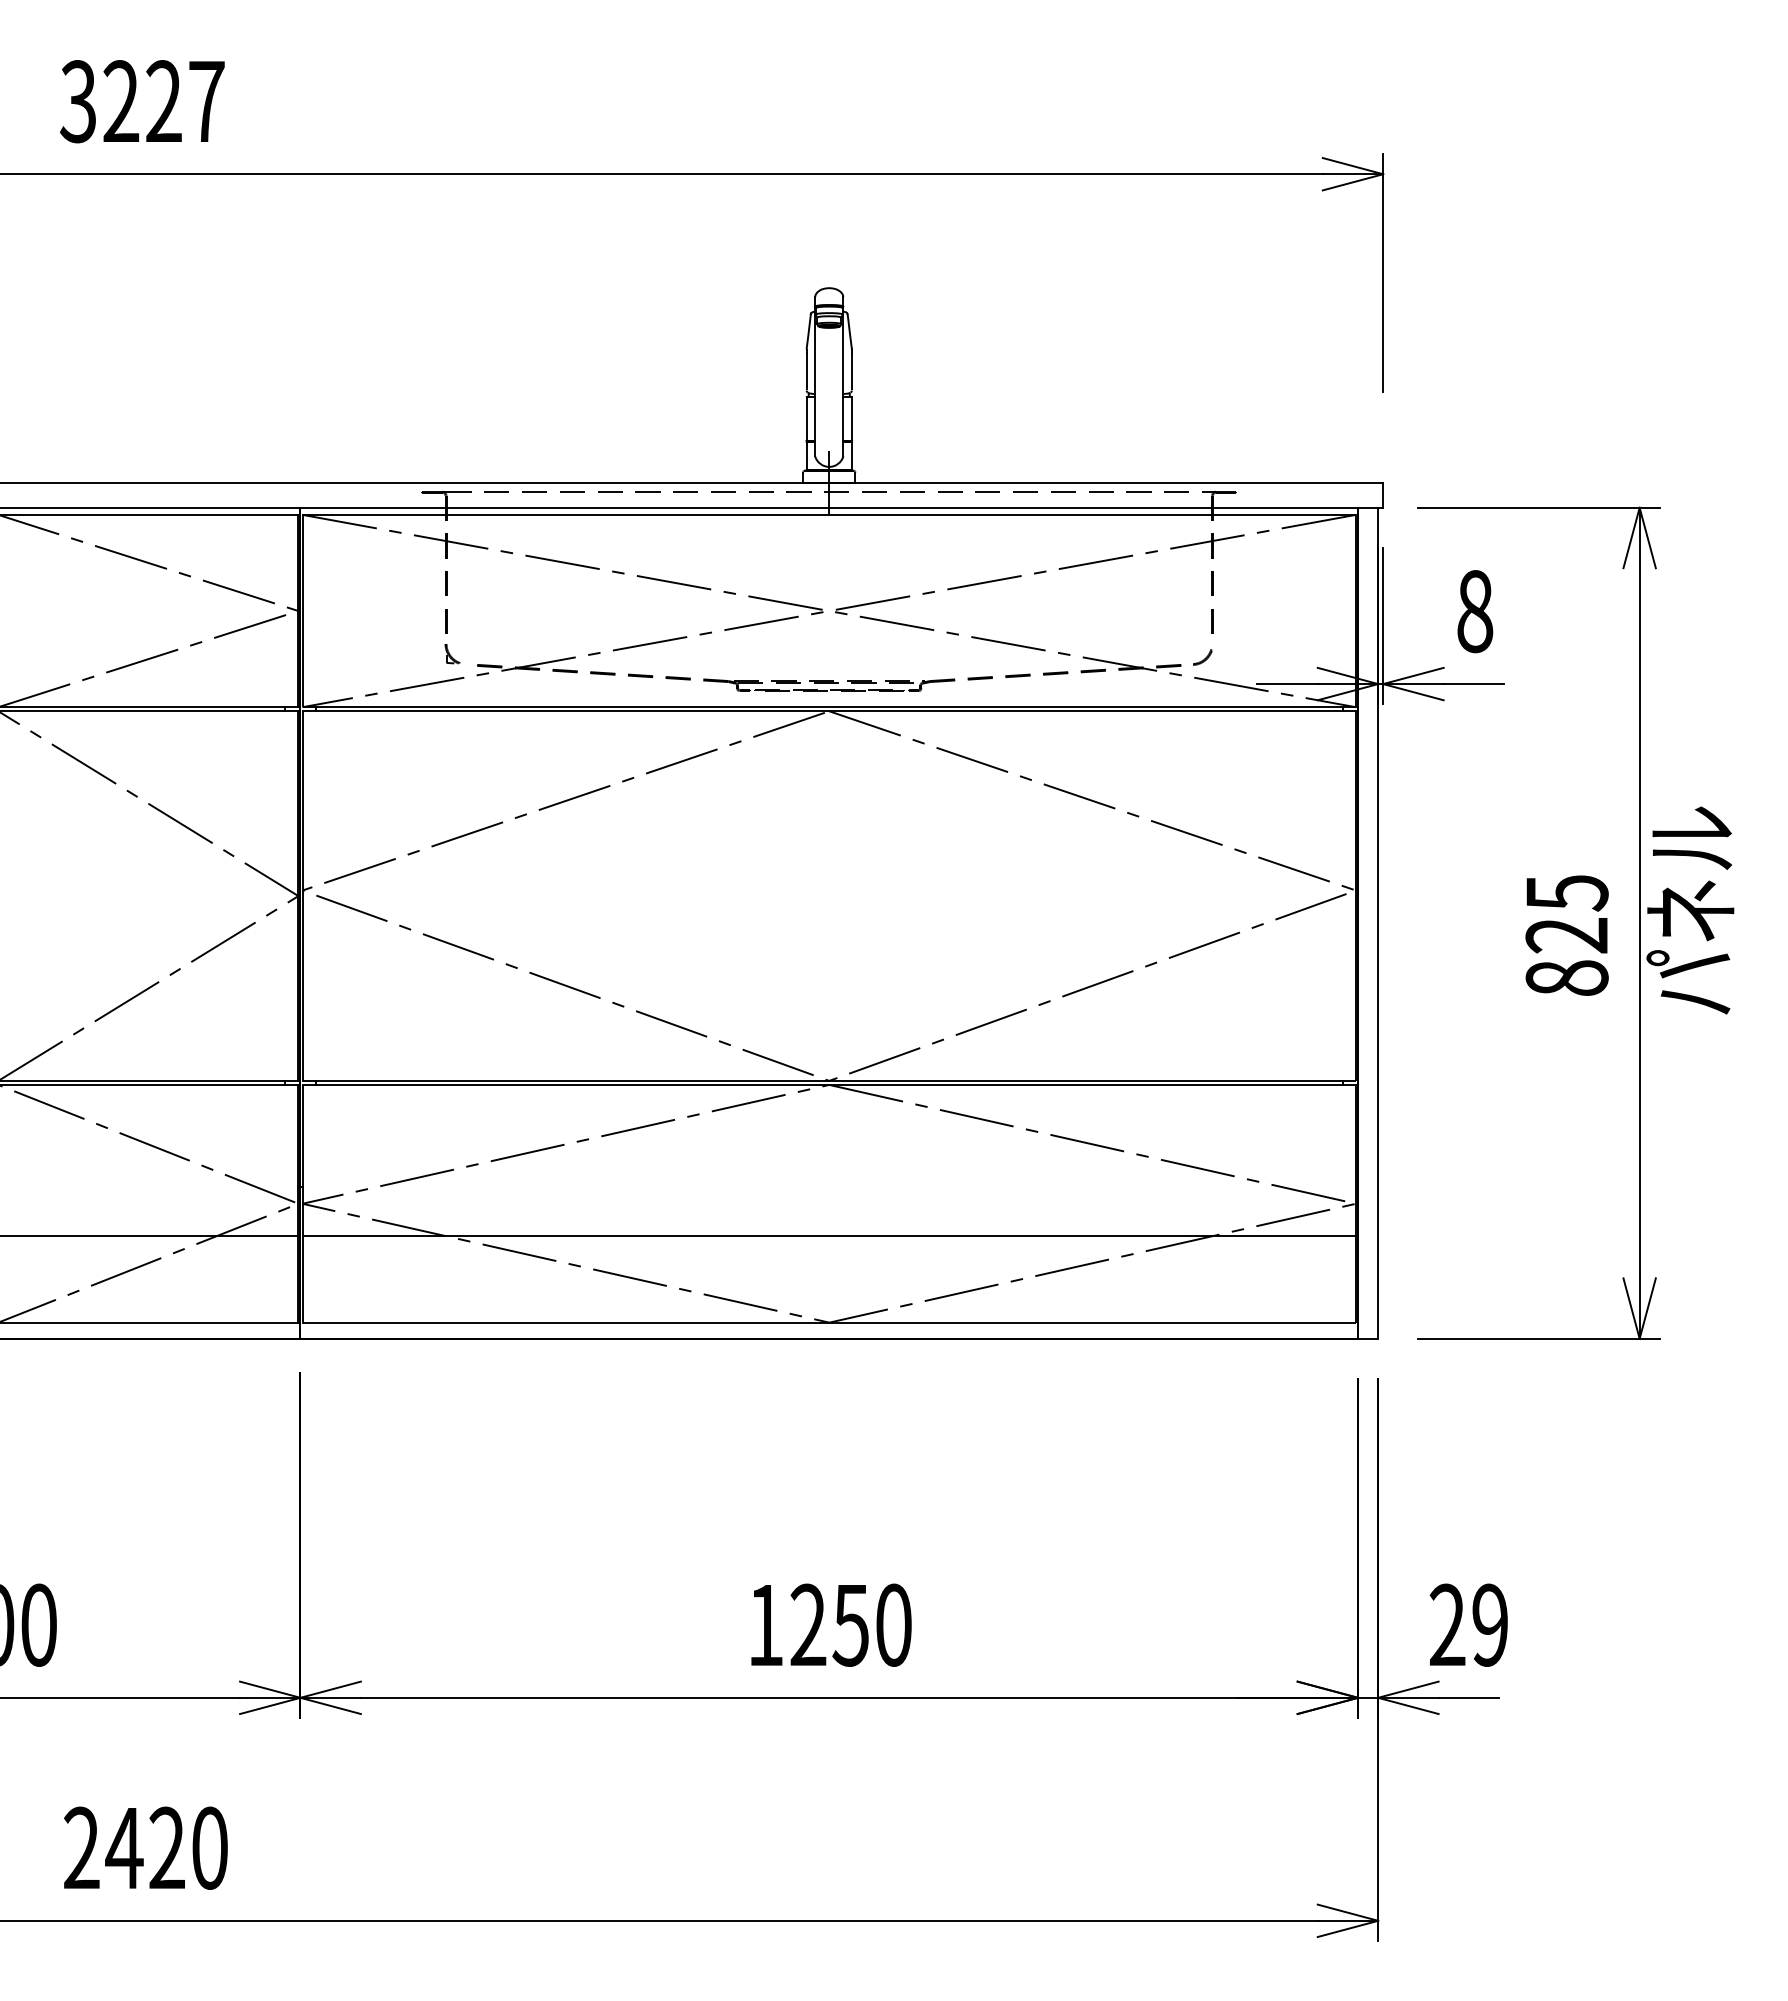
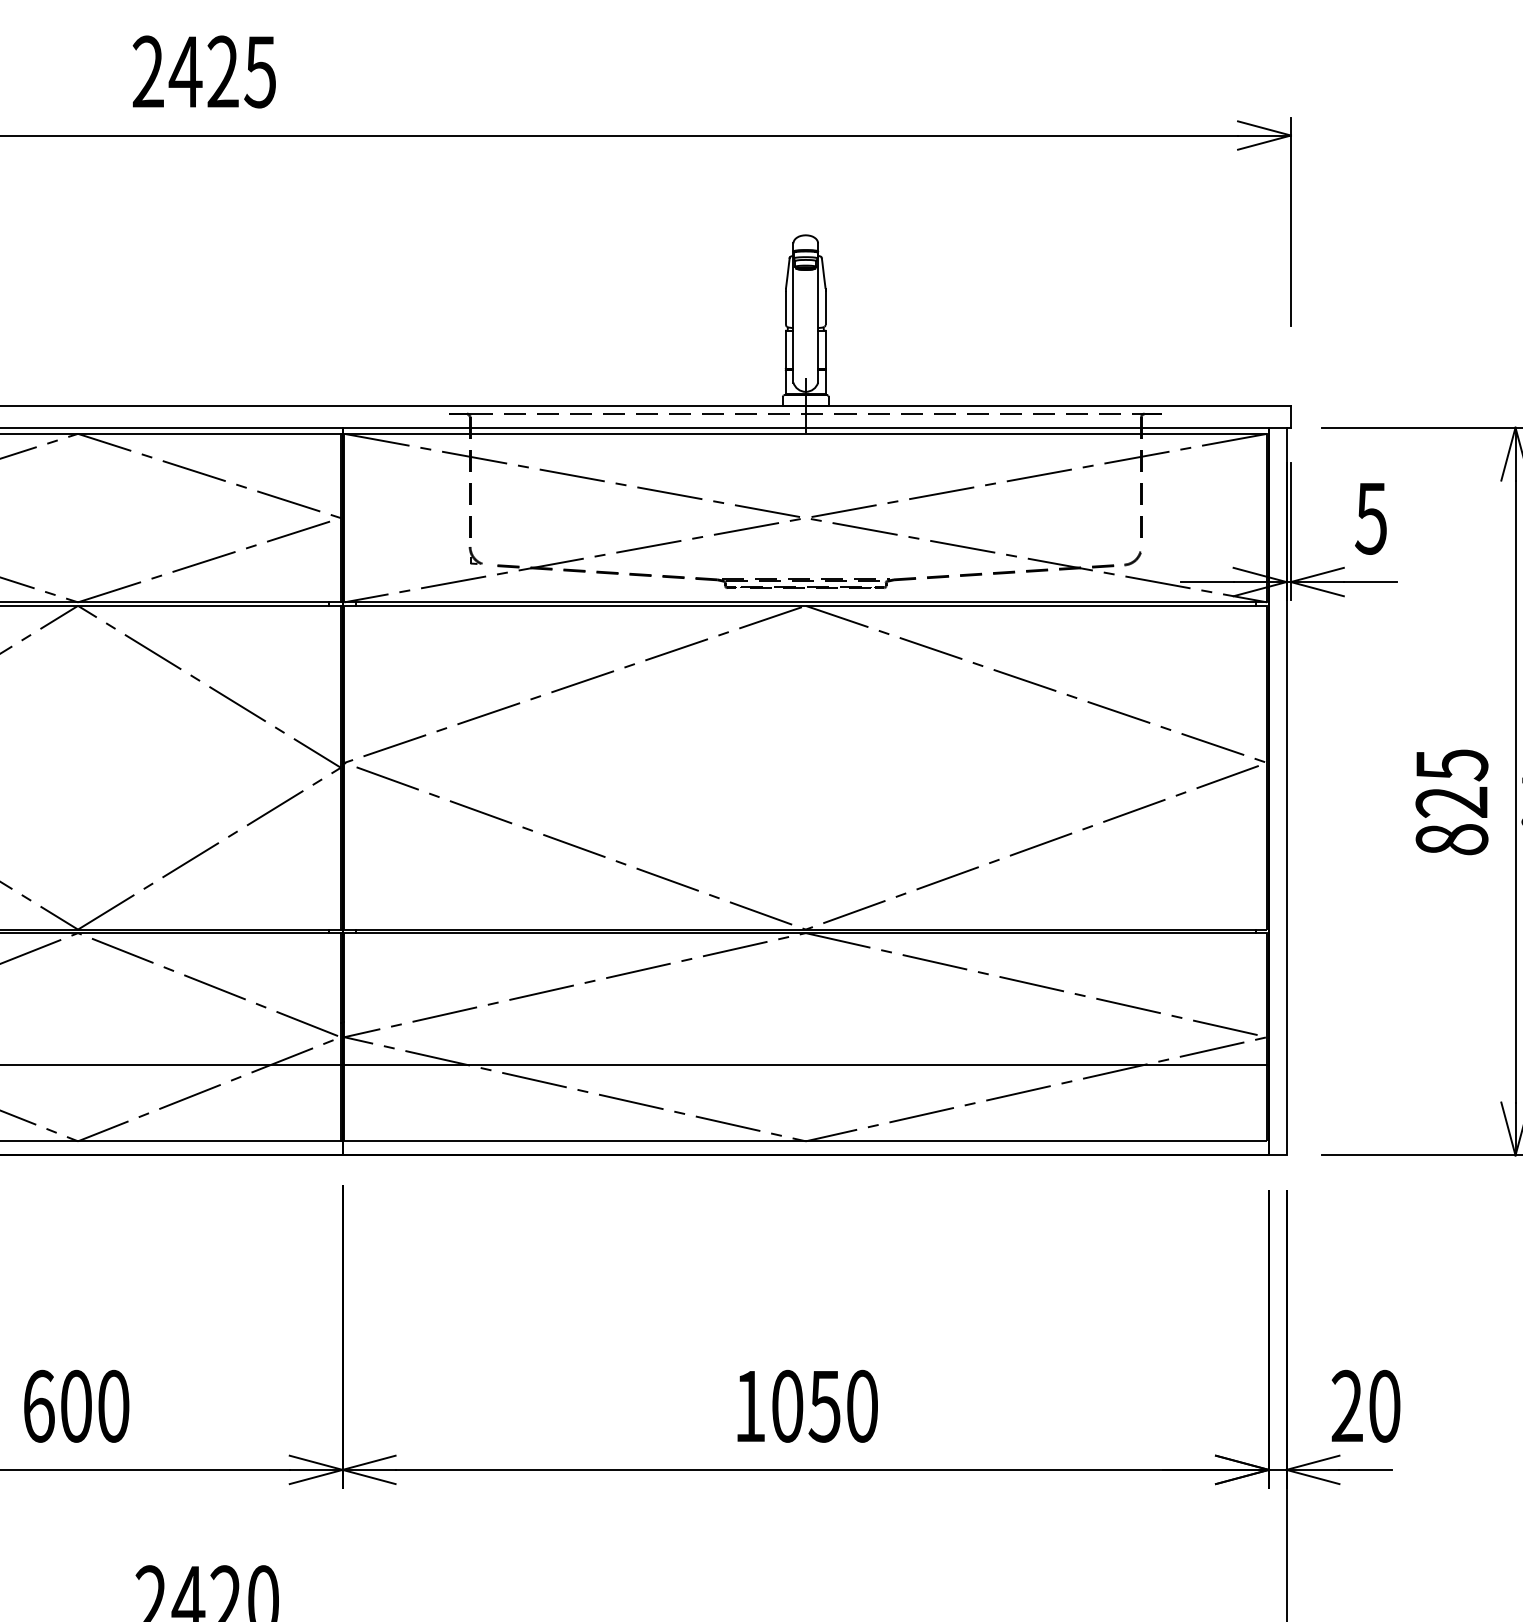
text: (142, 101) -> (204, 71), 3227 -> 2425
text: (1474, 611) -> (1370, 518), 8 -> 5
text: (808, 1624) -> (787, 1405), 1250 -> 1050
text: (1490, 1624) -> (1384, 1405), 29 -> 20

